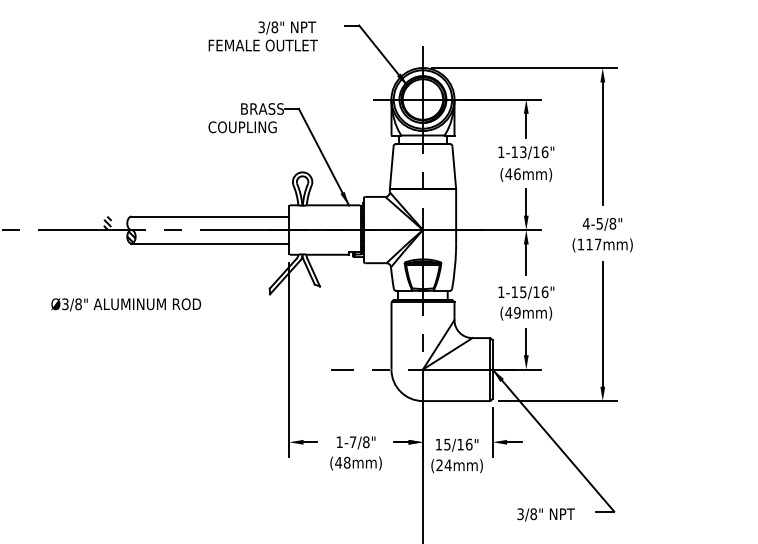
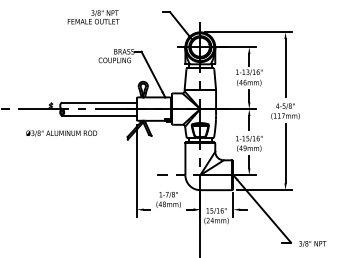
text: (262, 36) -> (93, 17), moved
text: (125, 304) -> (61, 133), moved
text: (355, 452) -> (168, 199), moved
text: (545, 513) -> (312, 243), moved

